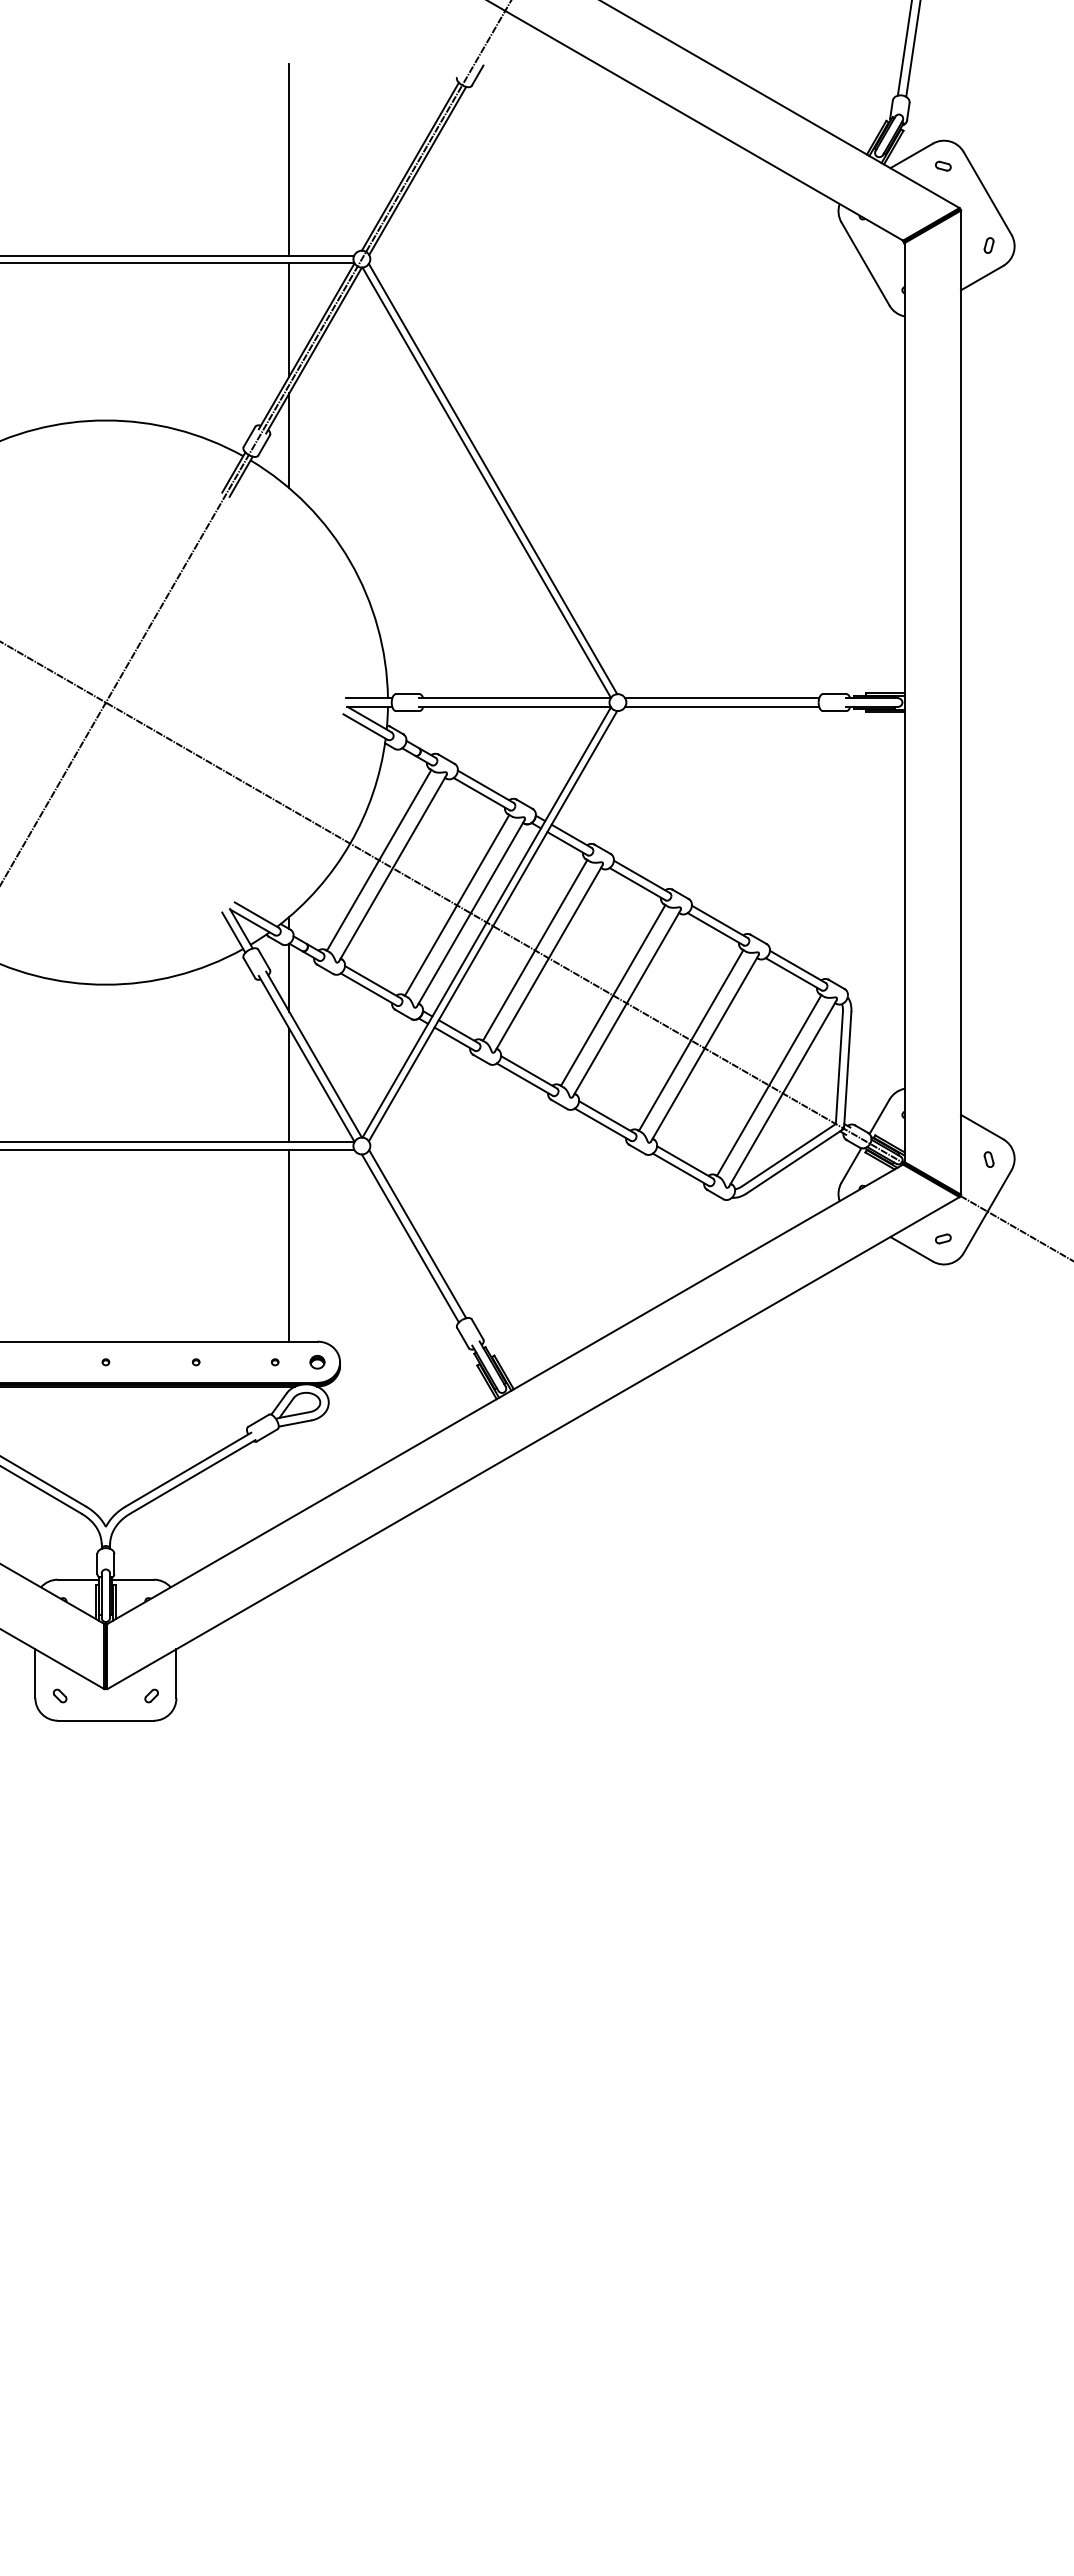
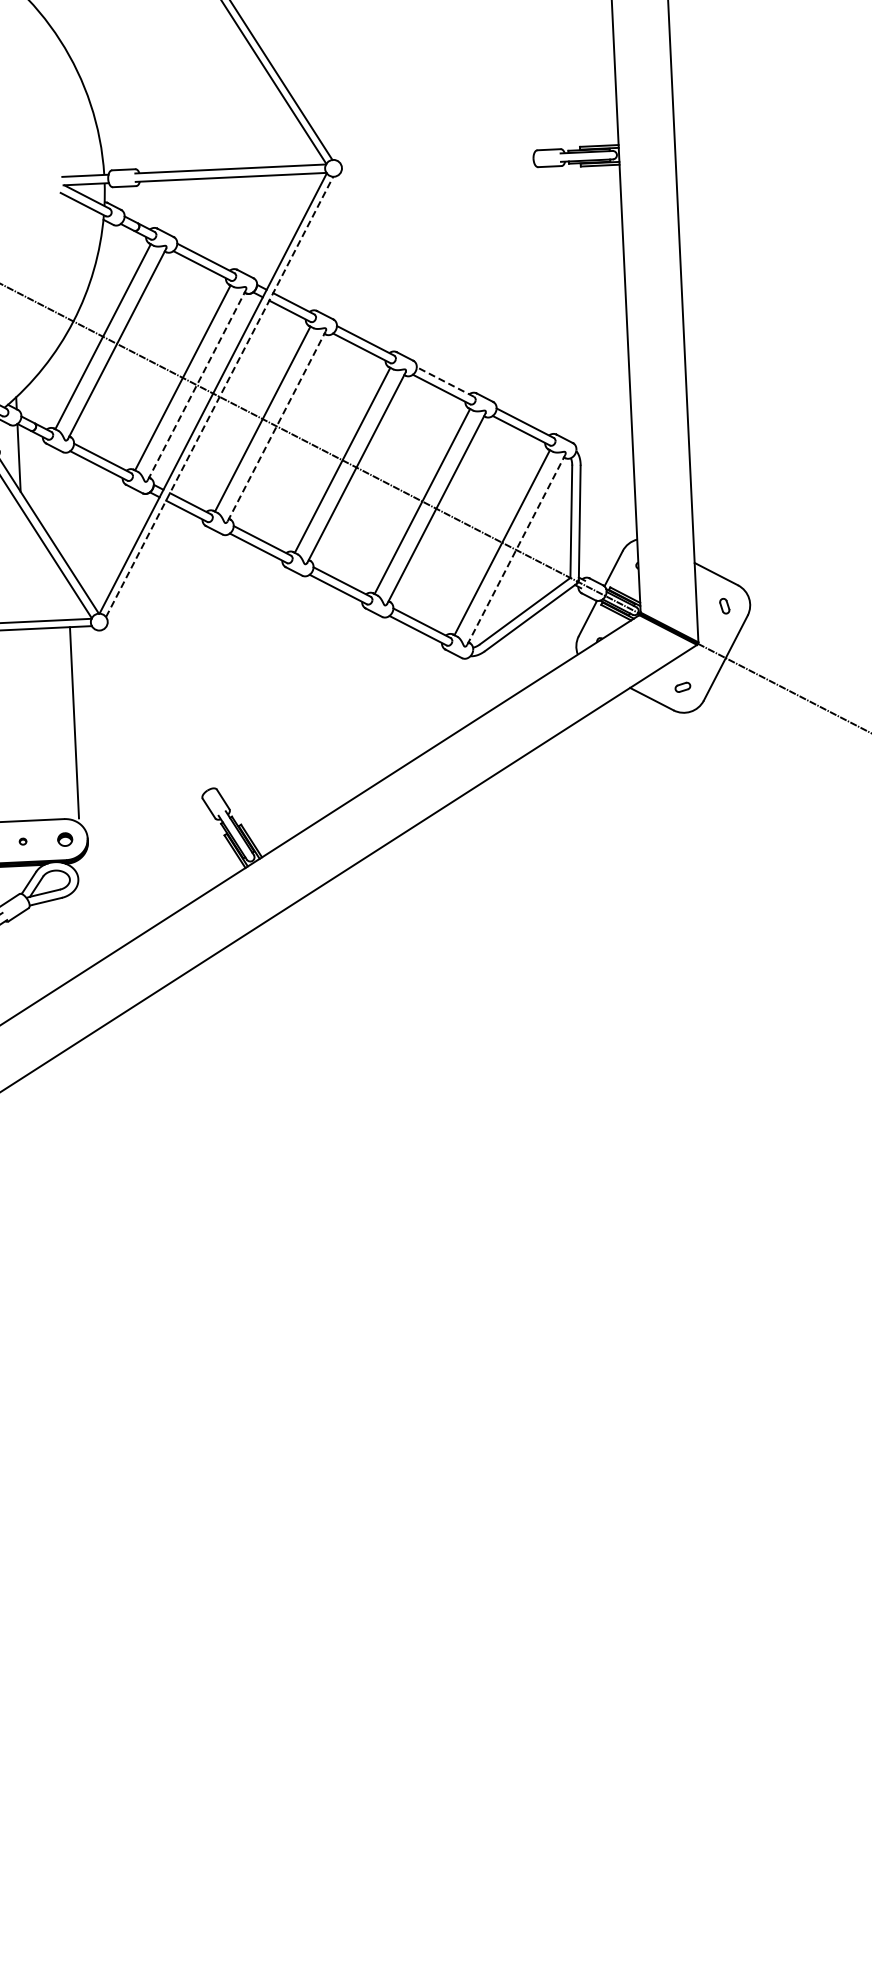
line: (722, 698) -> (437, 159), removed
line: (722, 706) -> (437, 167), removed
line: (471, 912) -> (197, 384), solid -> dashed
line: (719, 921) -> (445, 381), solid -> dashed
line: (493, 925) -> (220, 396), solid -> dashed
line: (549, 957) -> (277, 425), solid -> dashed
line: (289, 1085) -> (24, 565), removed
line: (783, 1093) -> (516, 549), solid -> dashed
line: (417, 1234) -> (158, 707), removed
line: (409, 1238) -> (151, 712), removed
line: (289, 1245) -> (74, 722), moved

